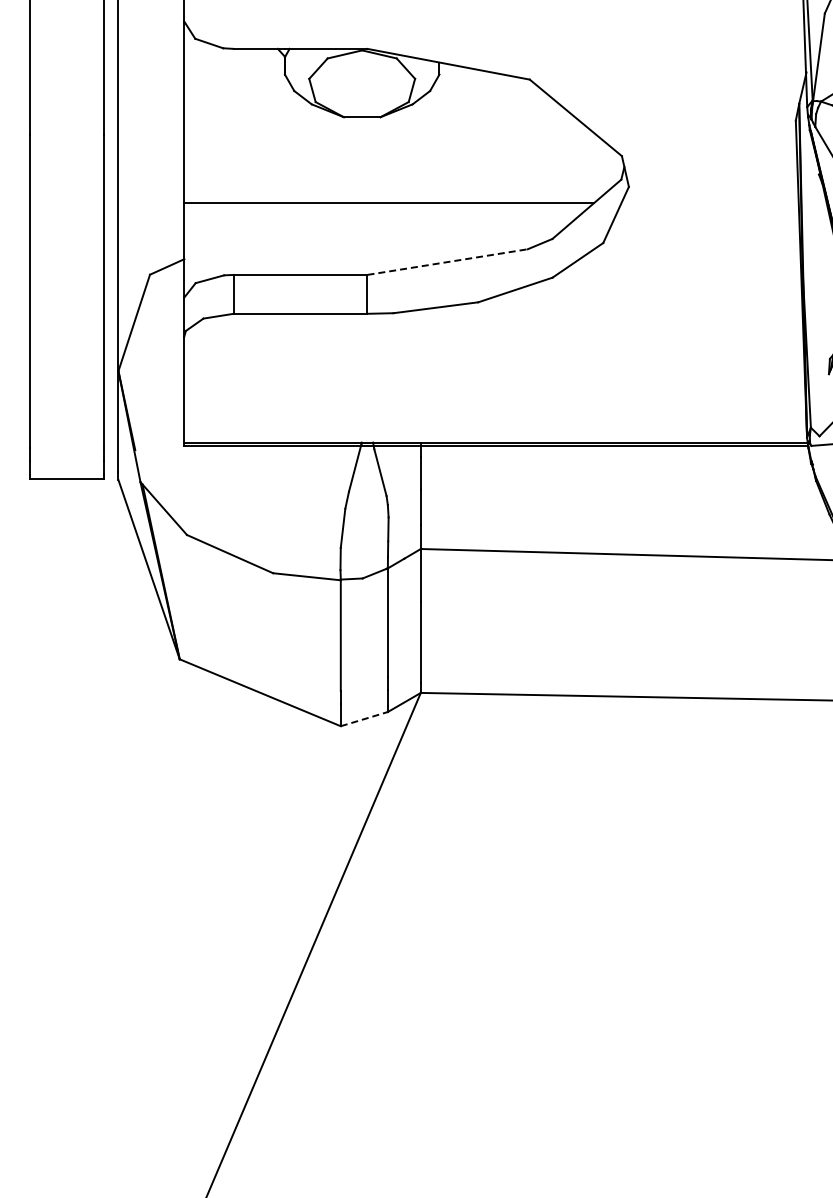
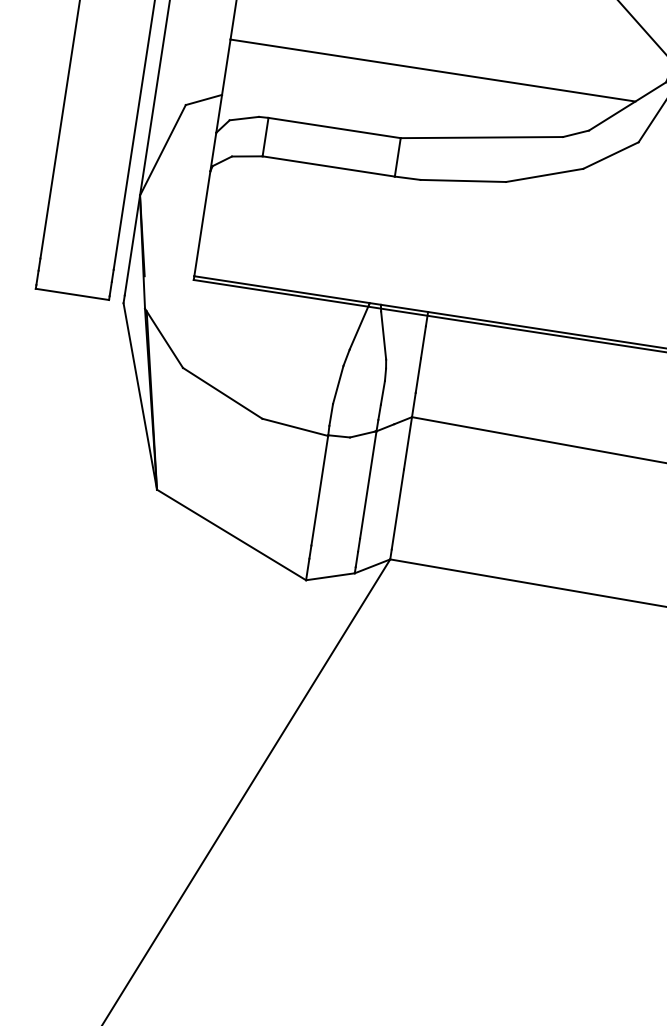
line: (448, 262) -> (482, 138), dashed -> solid
line: (364, 719) -> (330, 577), dashed -> solid

